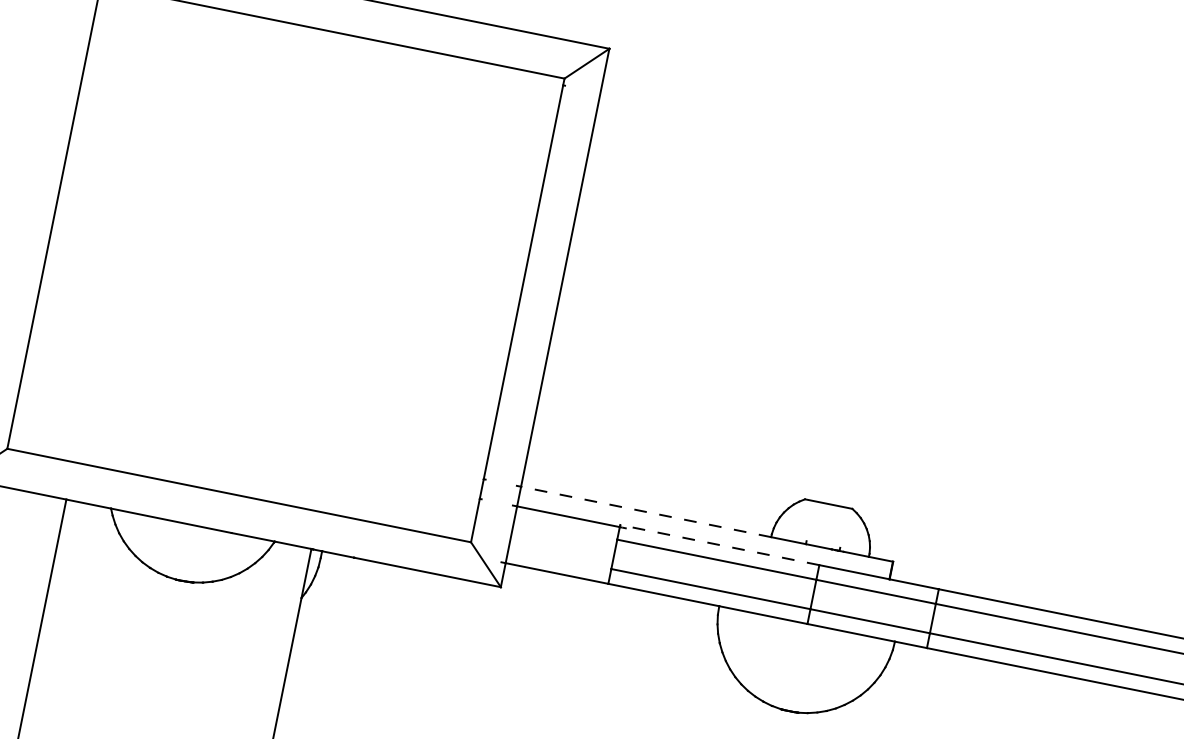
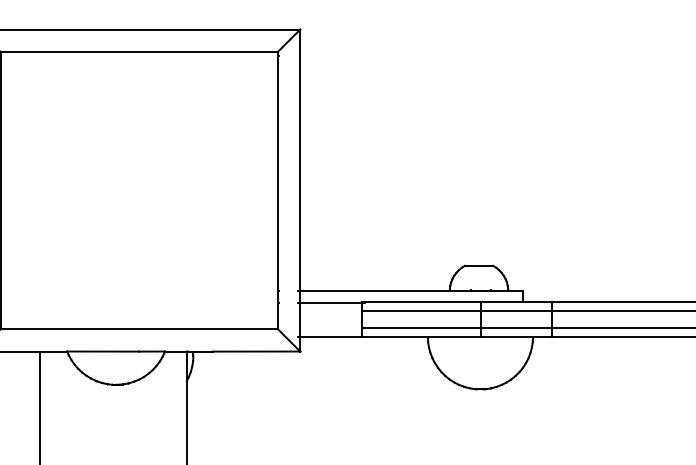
line: (646, 512) -> (375, 291), dashed -> solid
line: (720, 544) -> (421, 301), dashed -> solid

